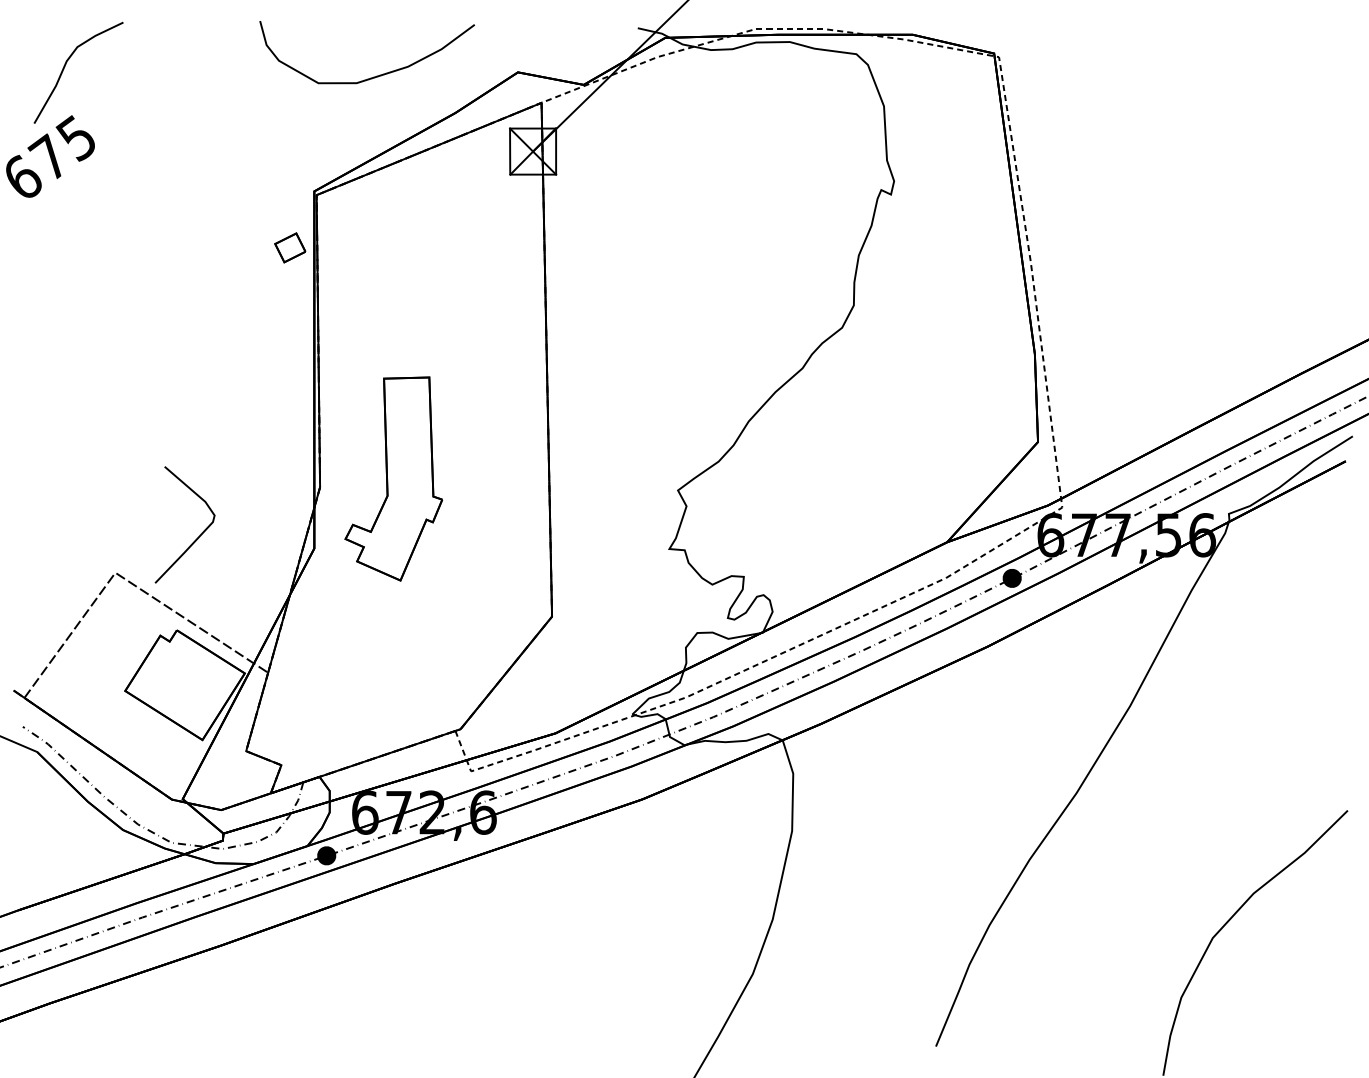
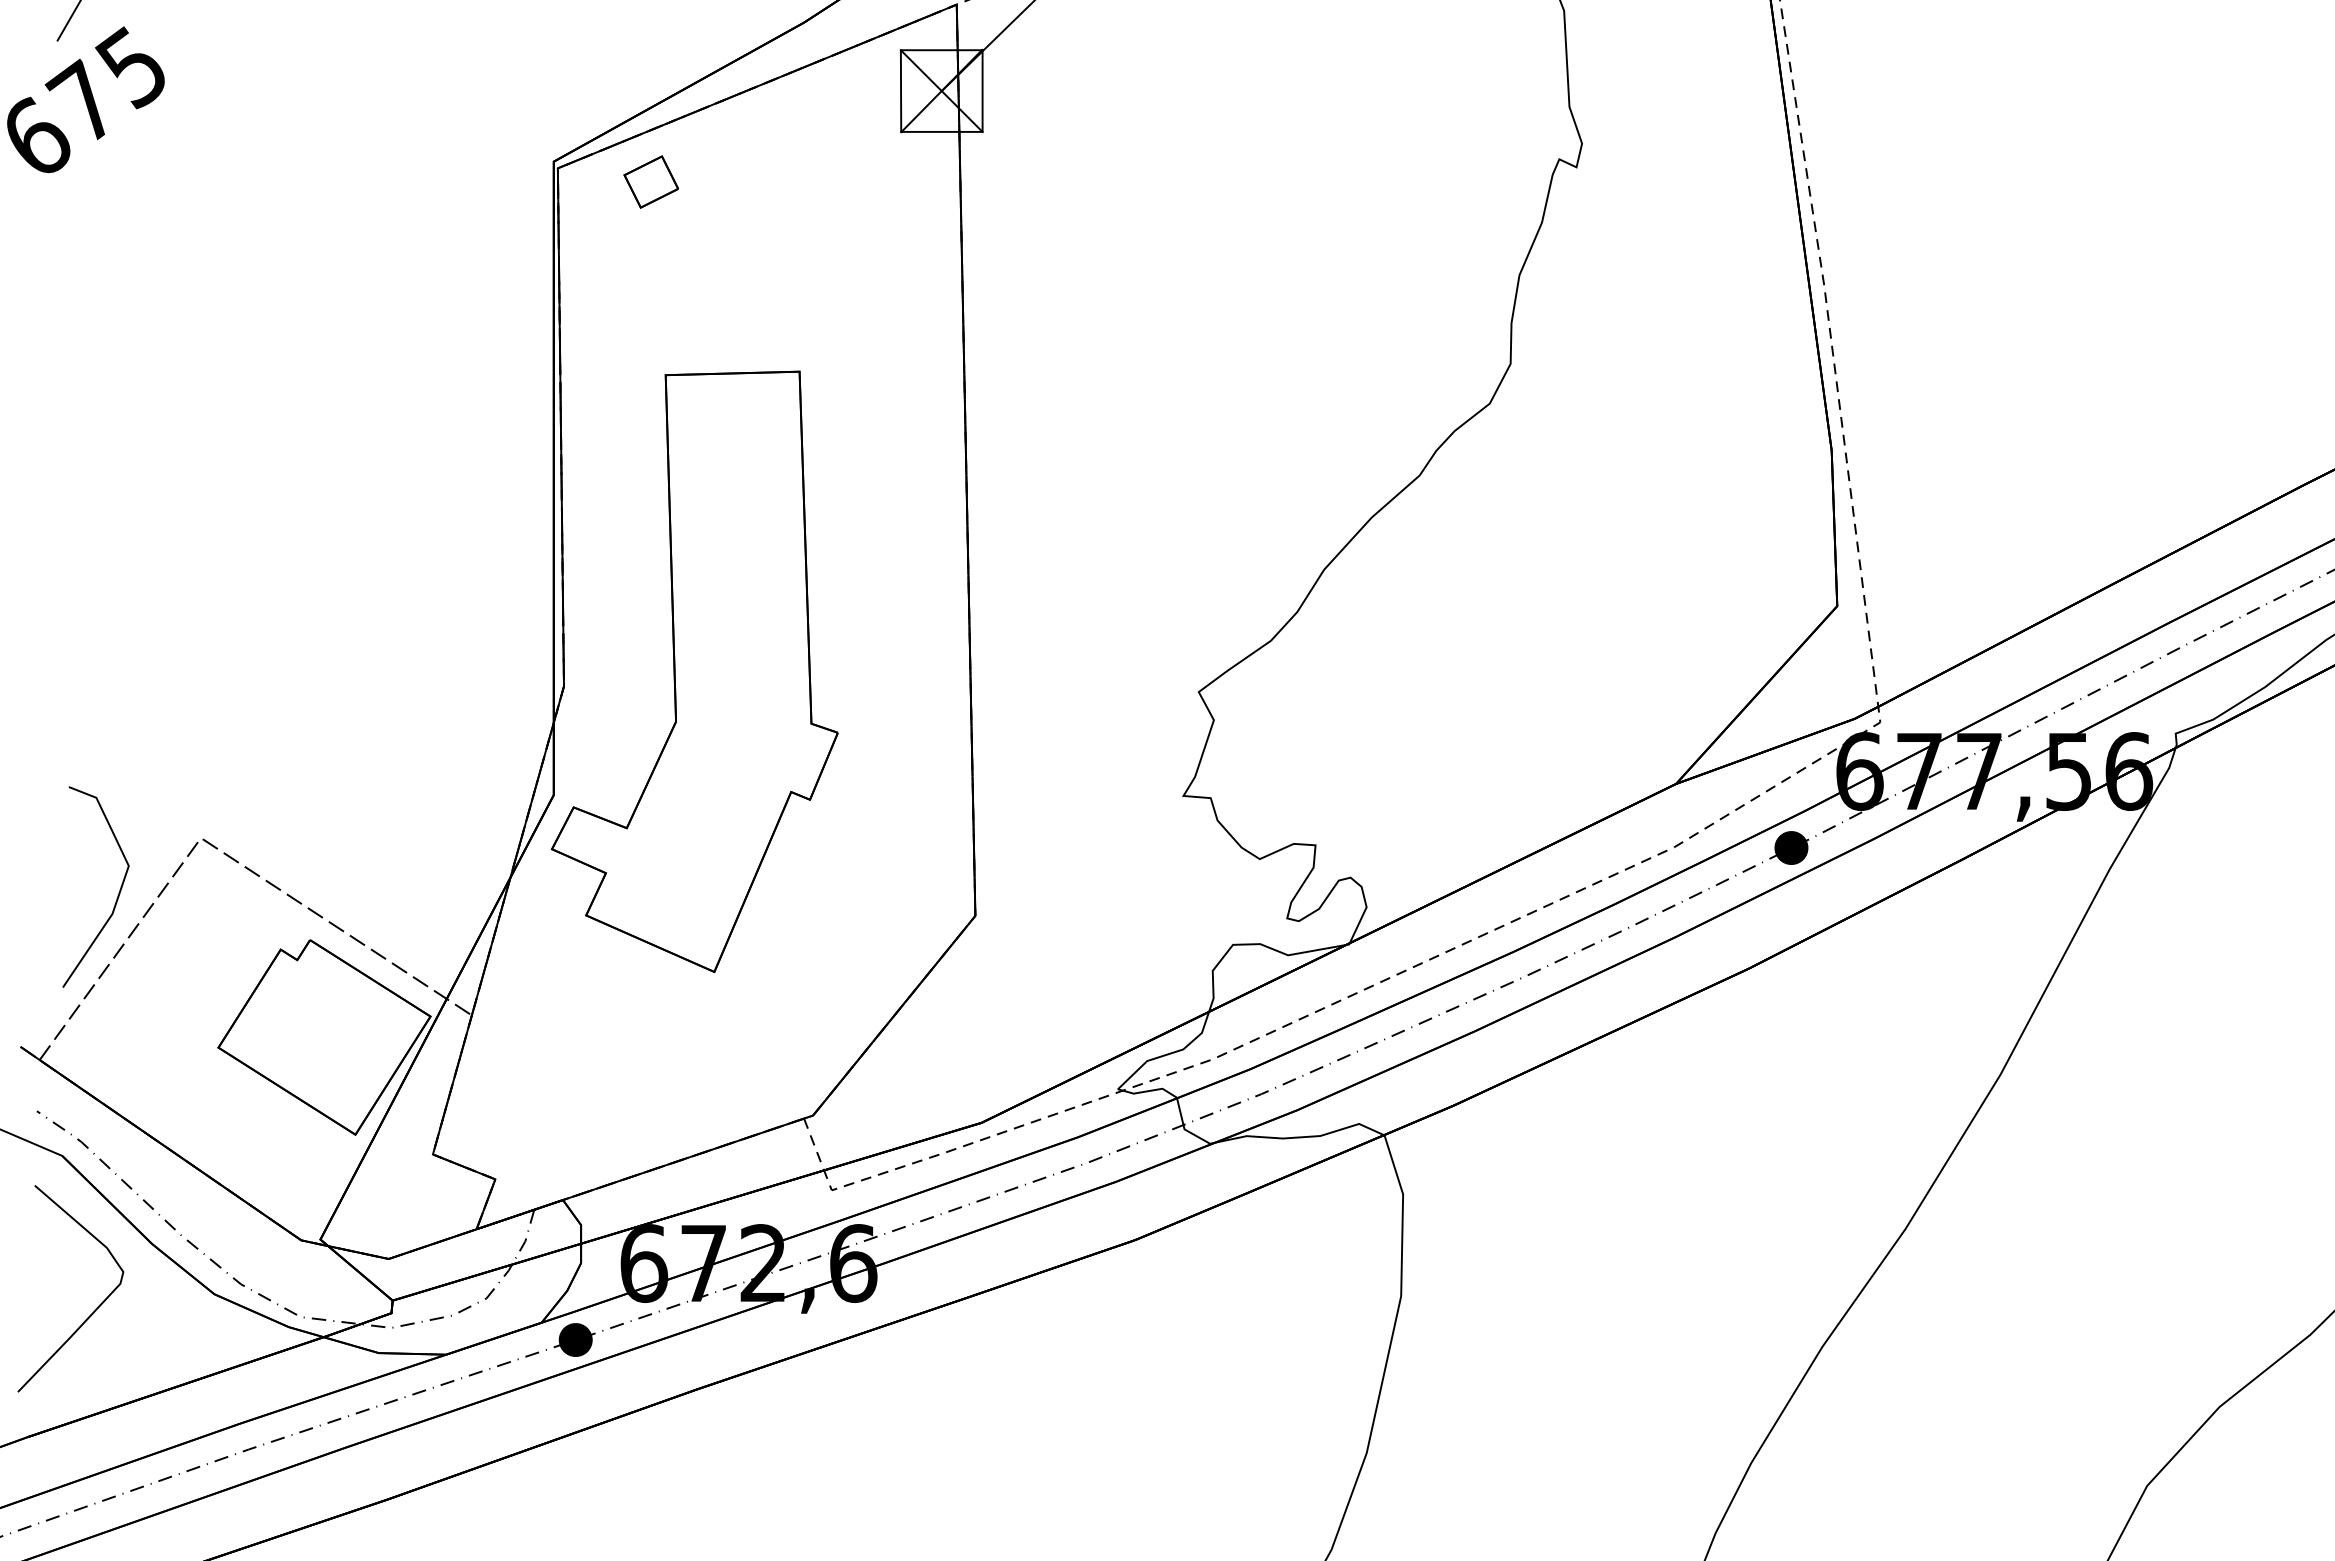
part: (290, 247) -> (651, 181), moved
part: (393, 478) -> (694, 670), size x1.67
curve: (197, 537) -> (92, 1311), moved
curve: (68, 603) -> (117, 892), added

